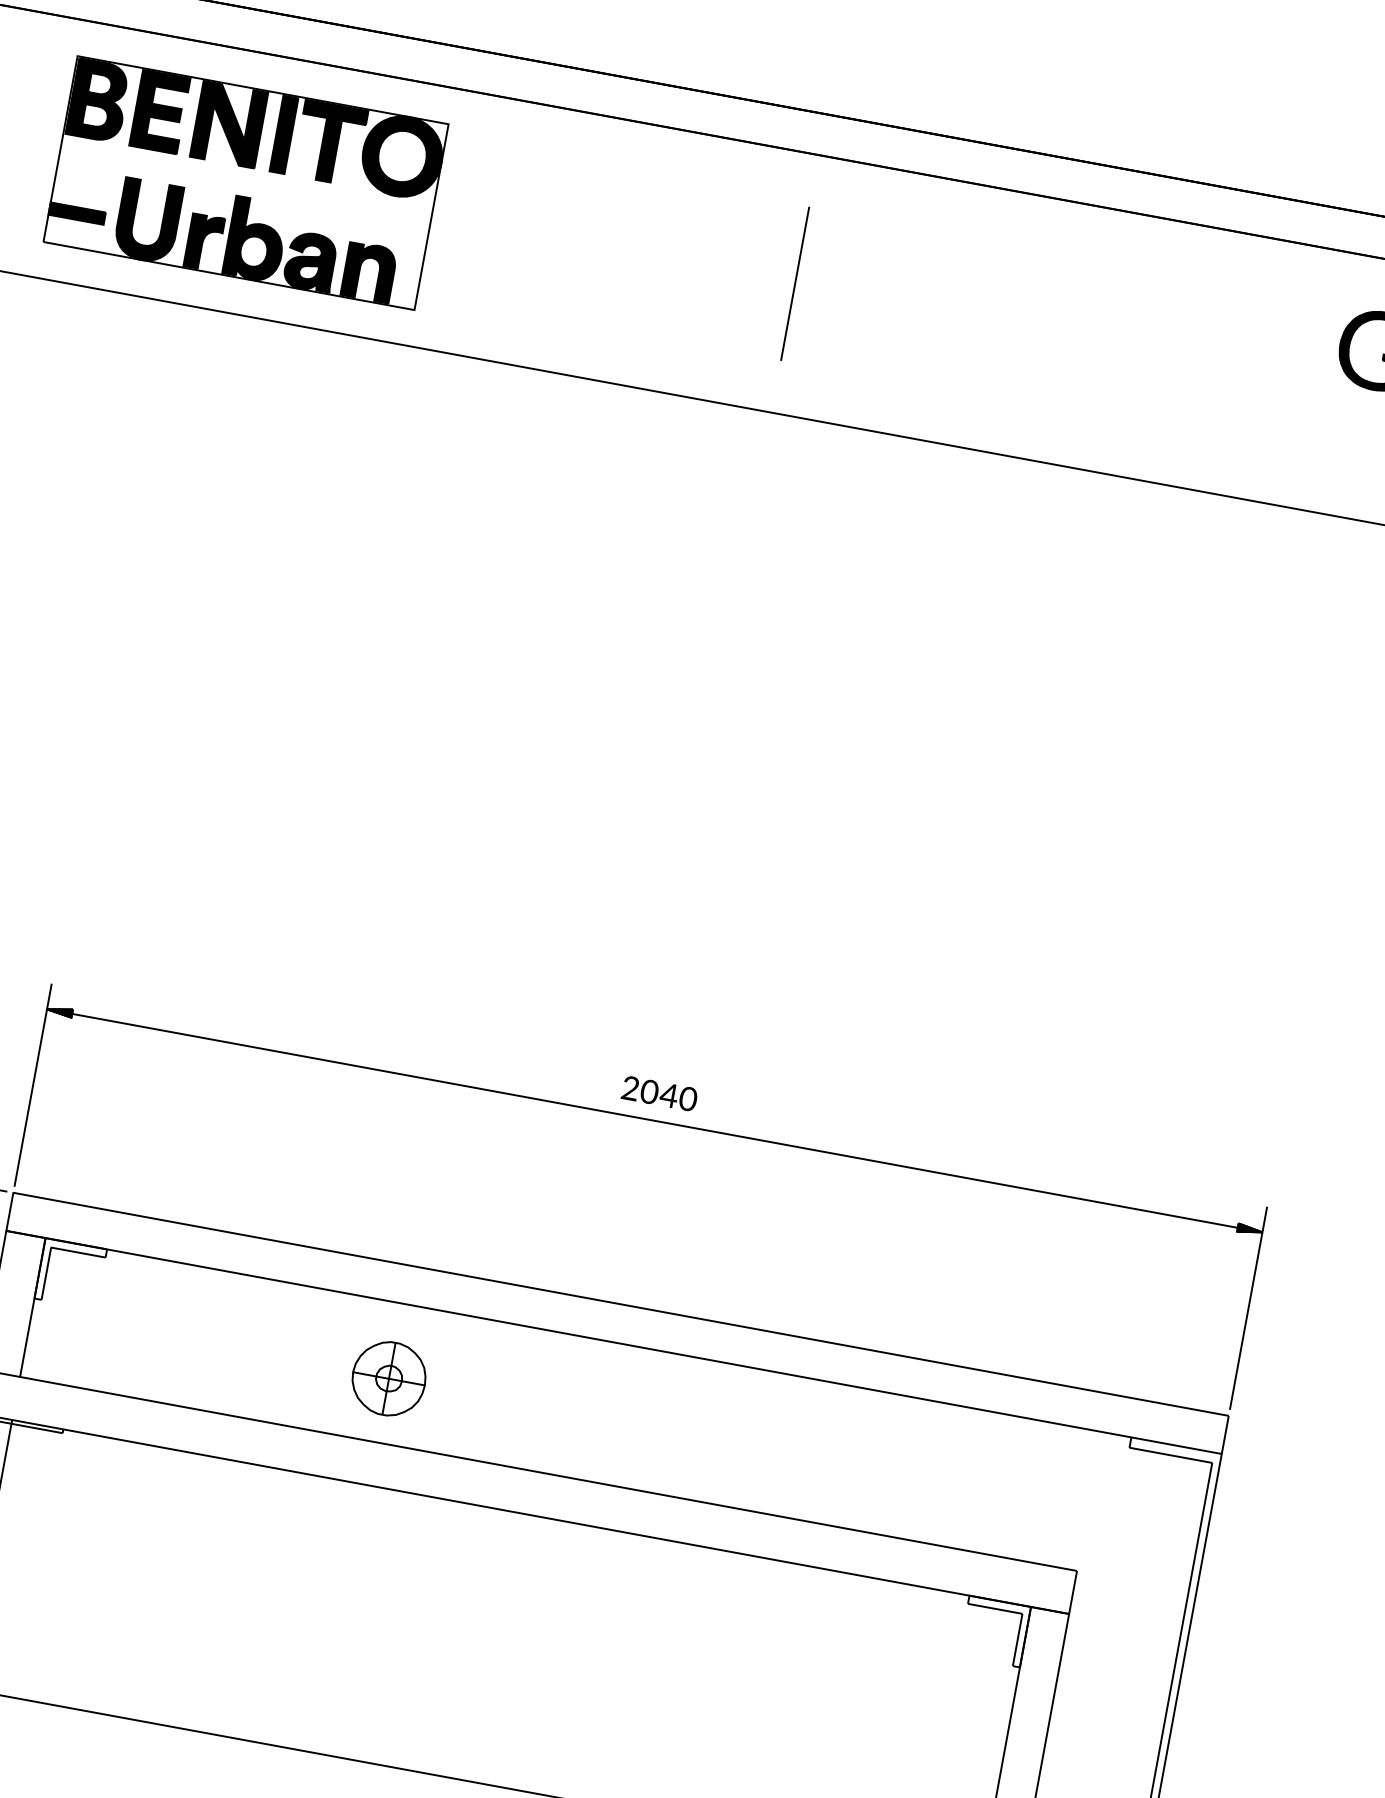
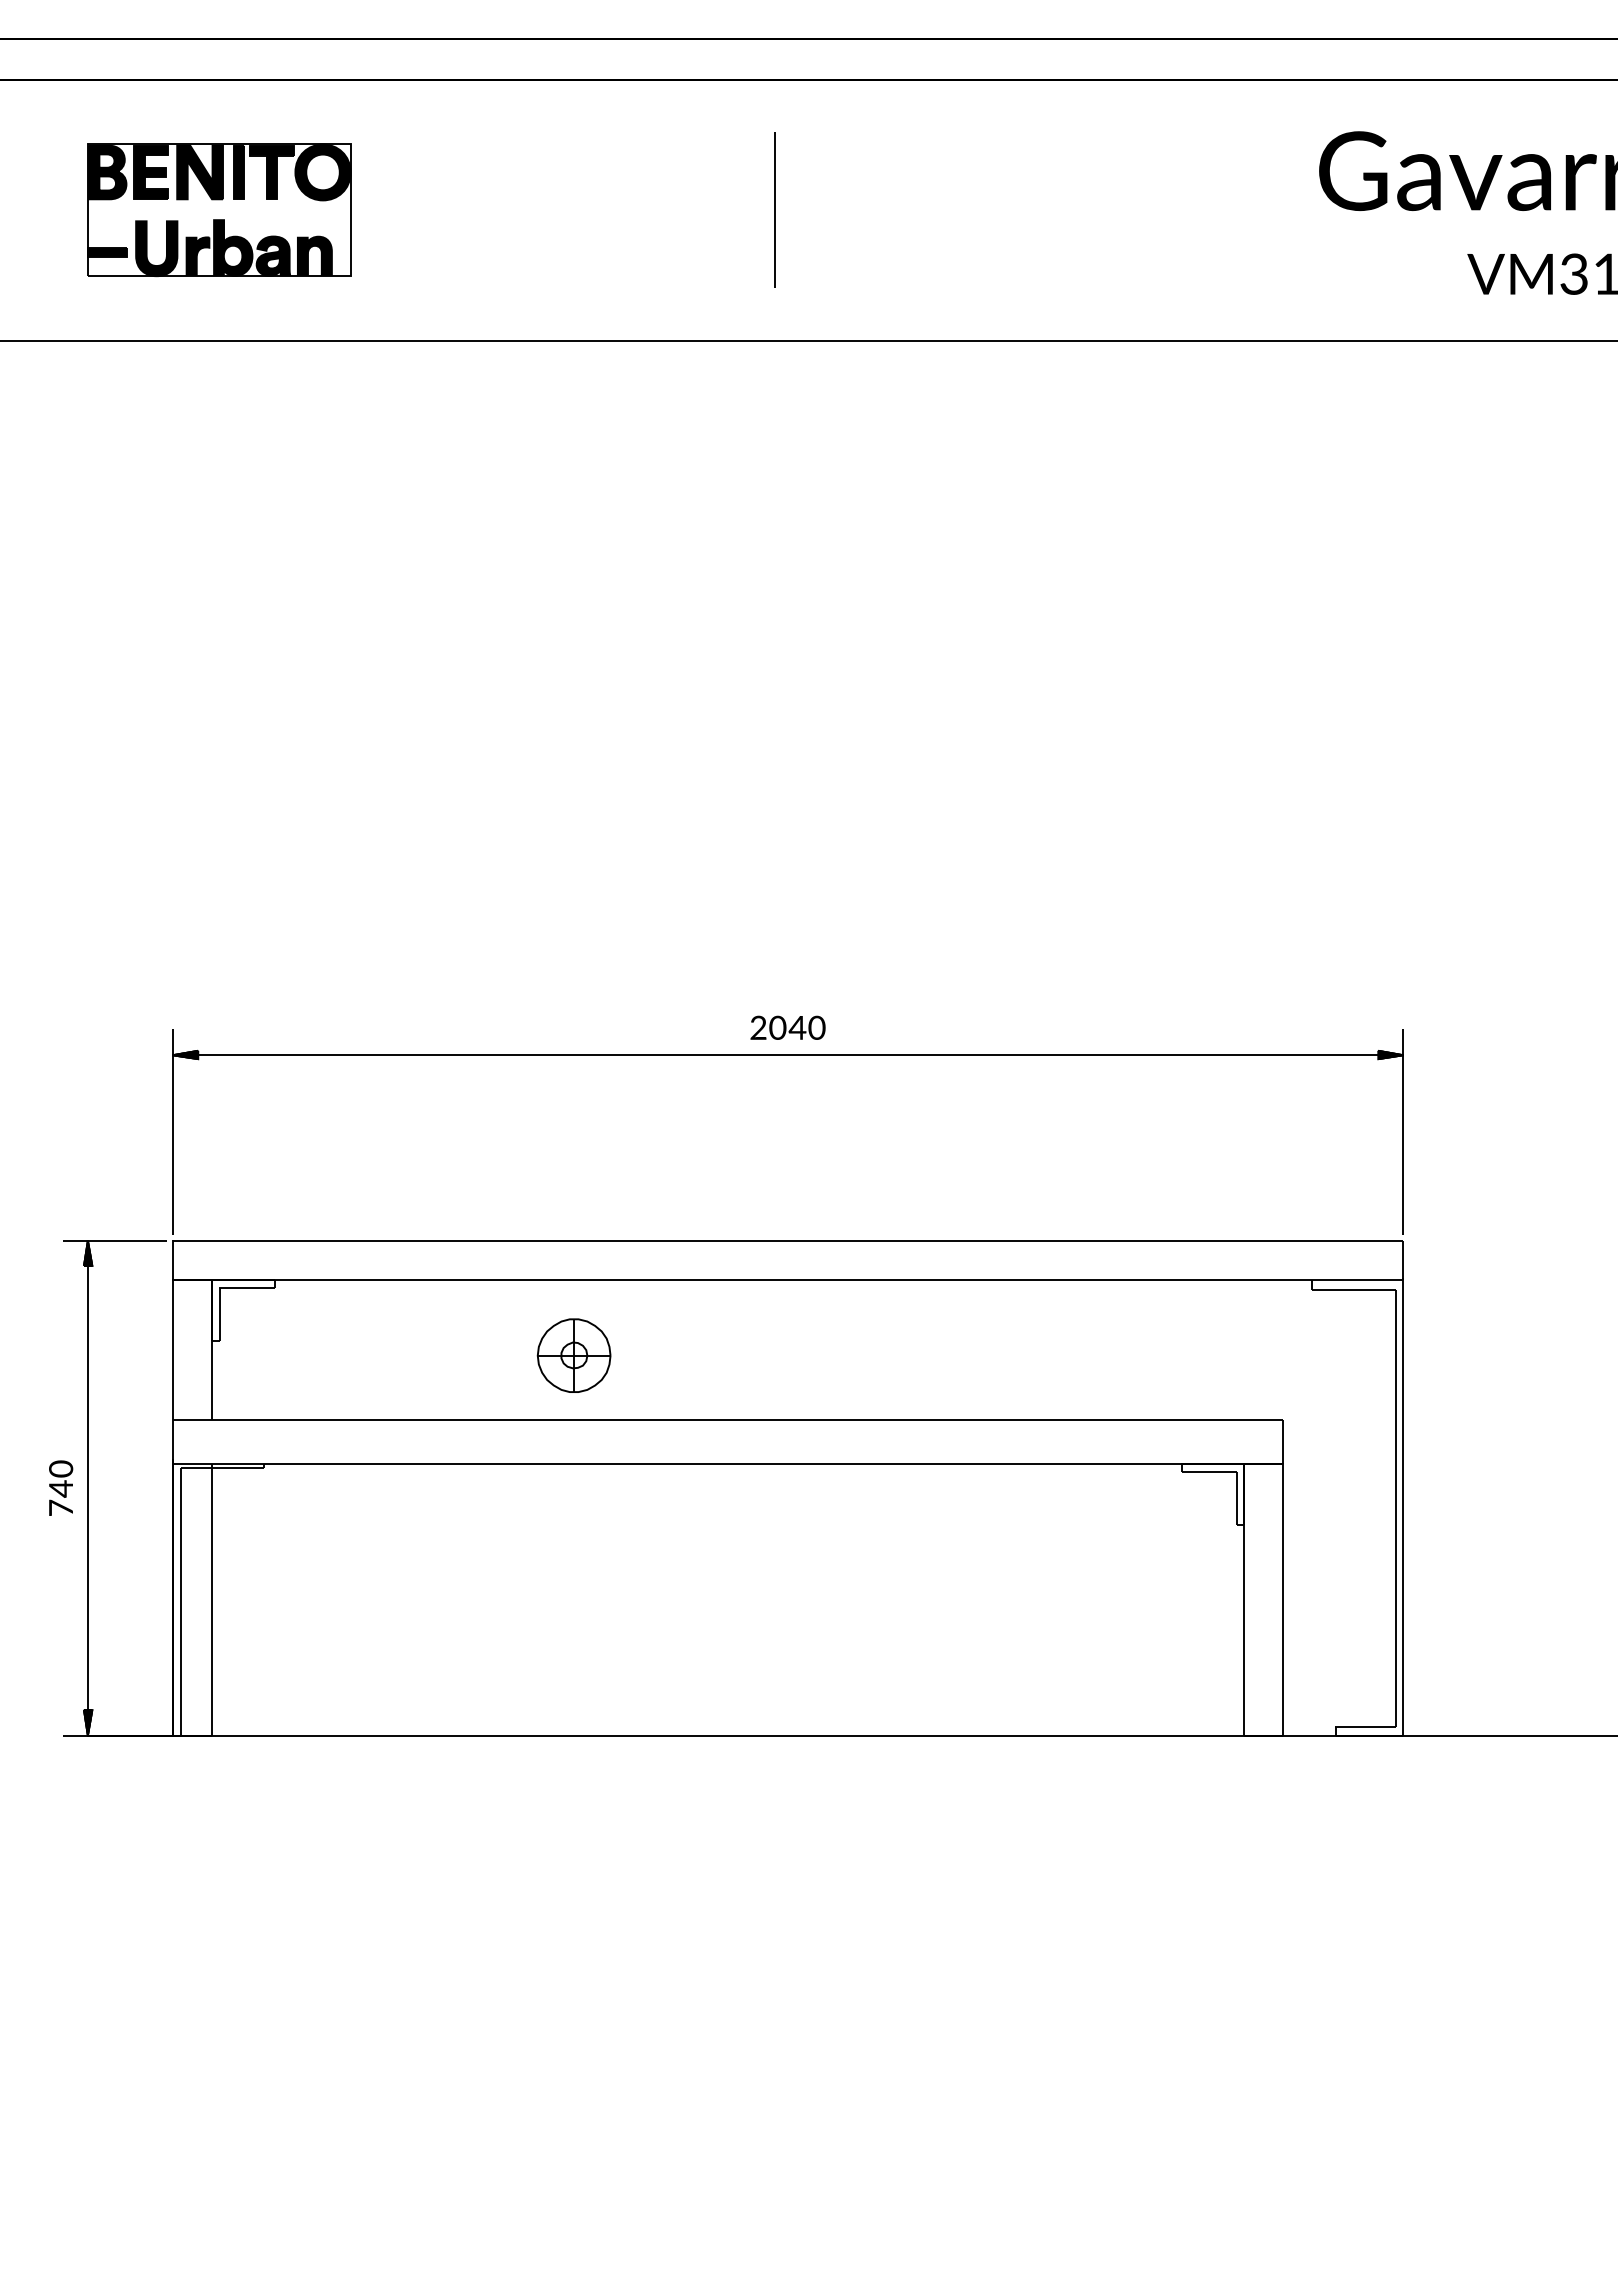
part: (245, 183) -> (218, 210), size x0.7

